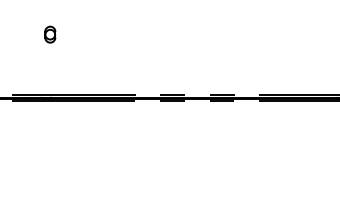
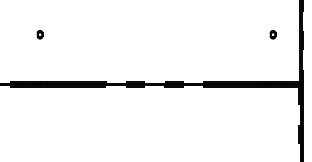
part: (49, 34) -> (39, 34), size x0.62

